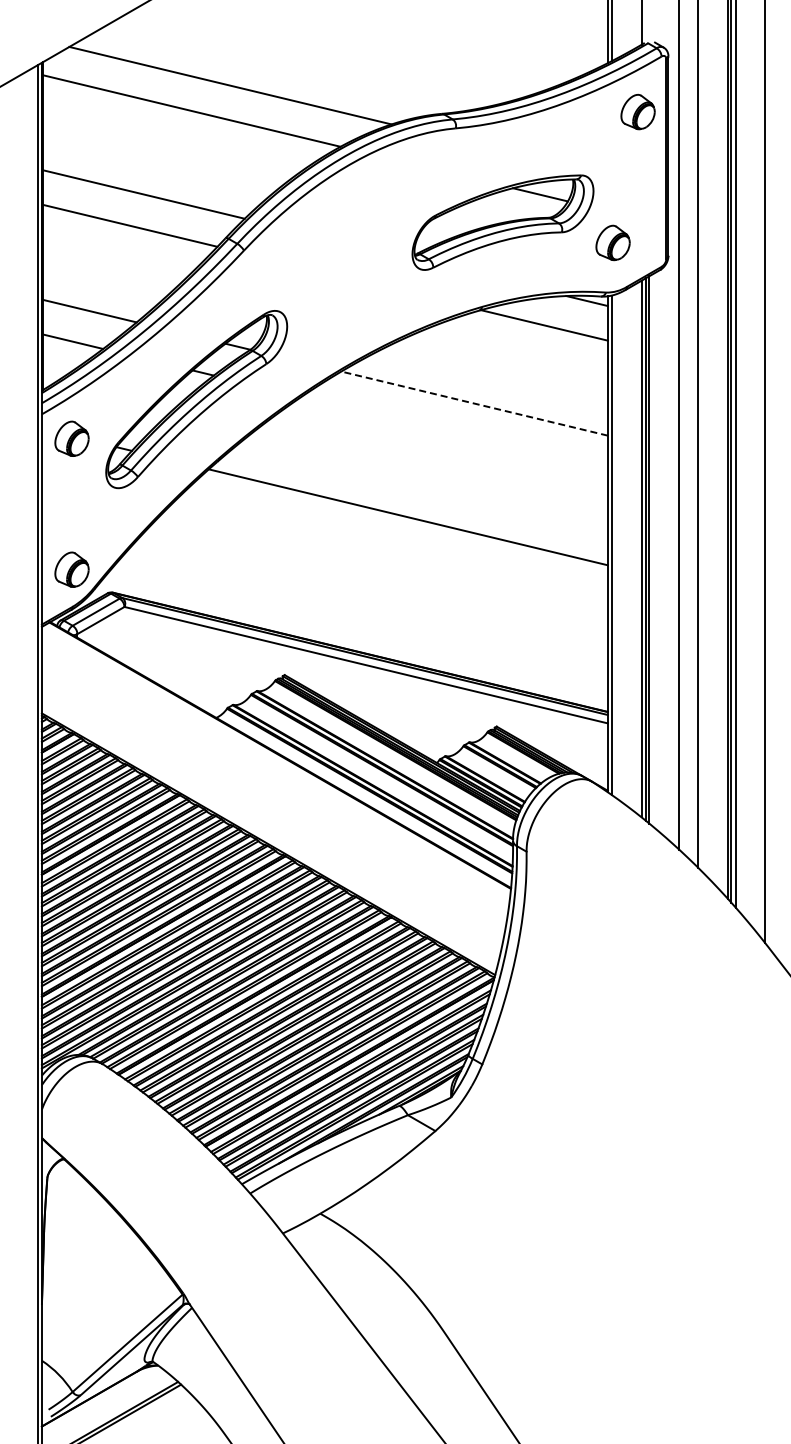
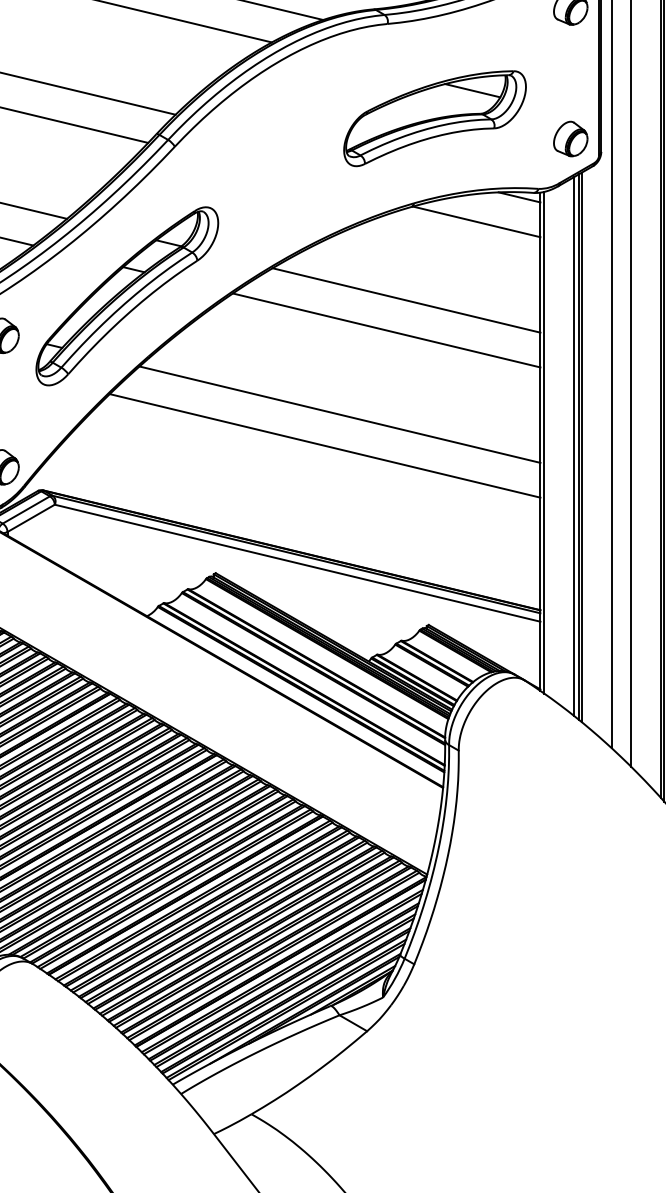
part: (612, 242) -> (570, 138), moved
line: (474, 403) -> (406, 300), dashed -> solid
line: (454, 433) -> (386, 330), added
line: (393, 547) -> (325, 444), added

